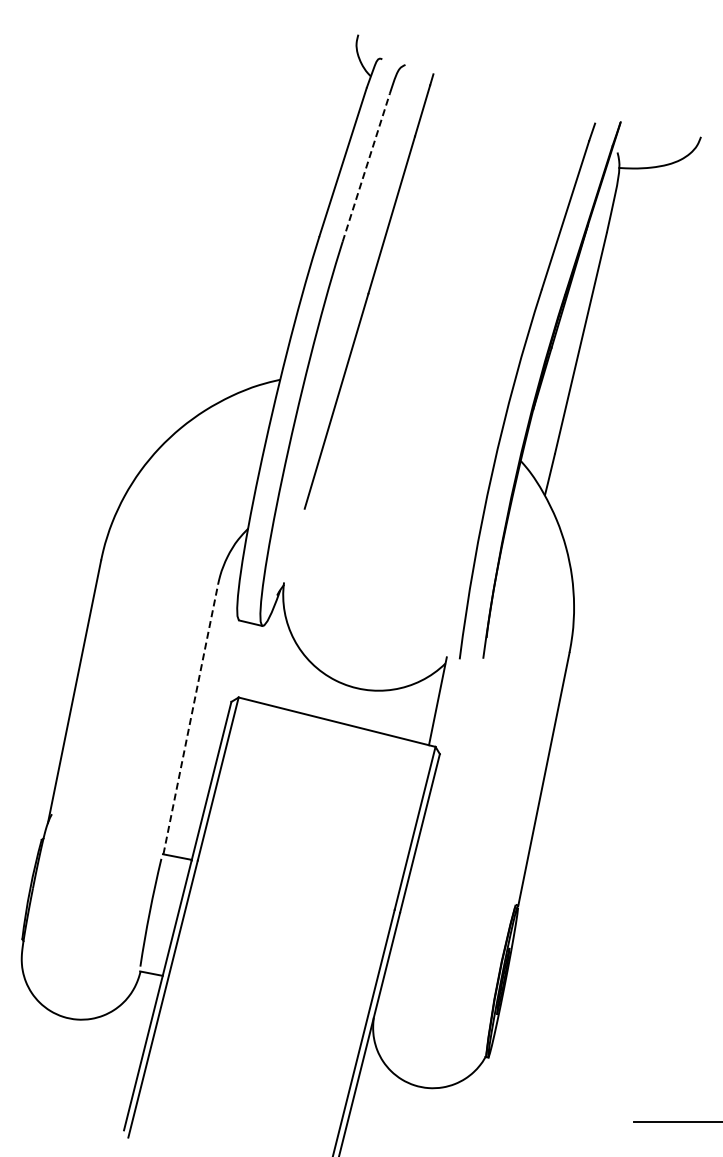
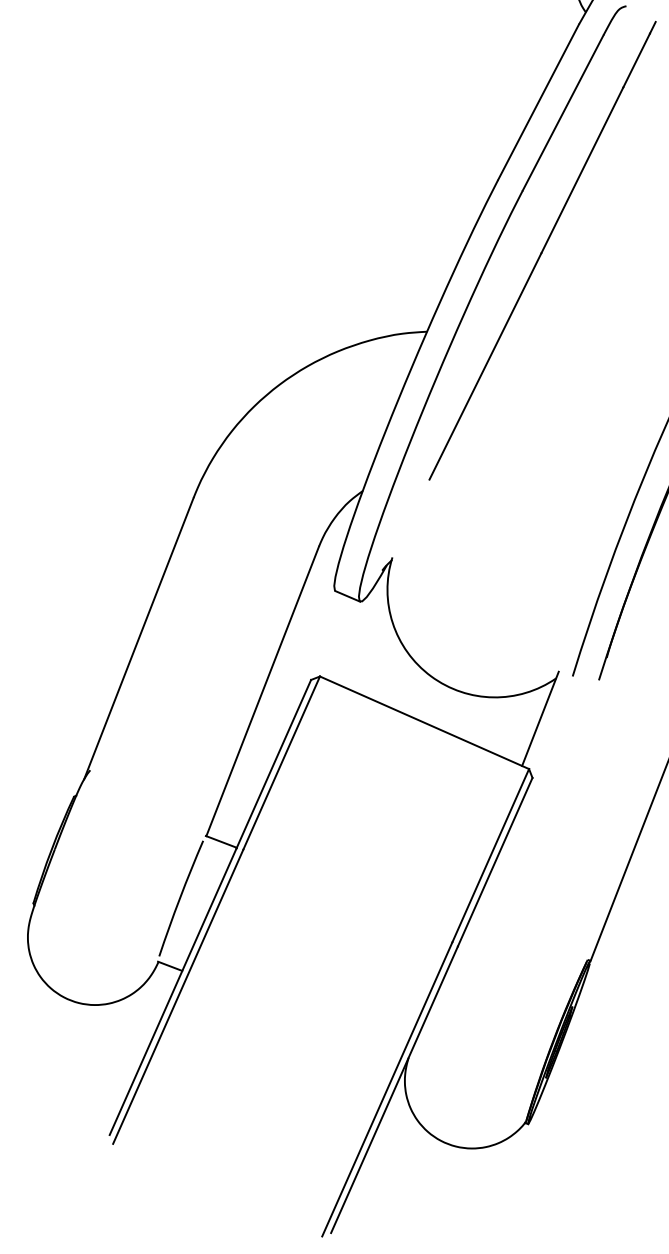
line: (366, 167) -> (563, 112), dashed -> solid
line: (190, 719) -> (262, 691), dashed -> solid

